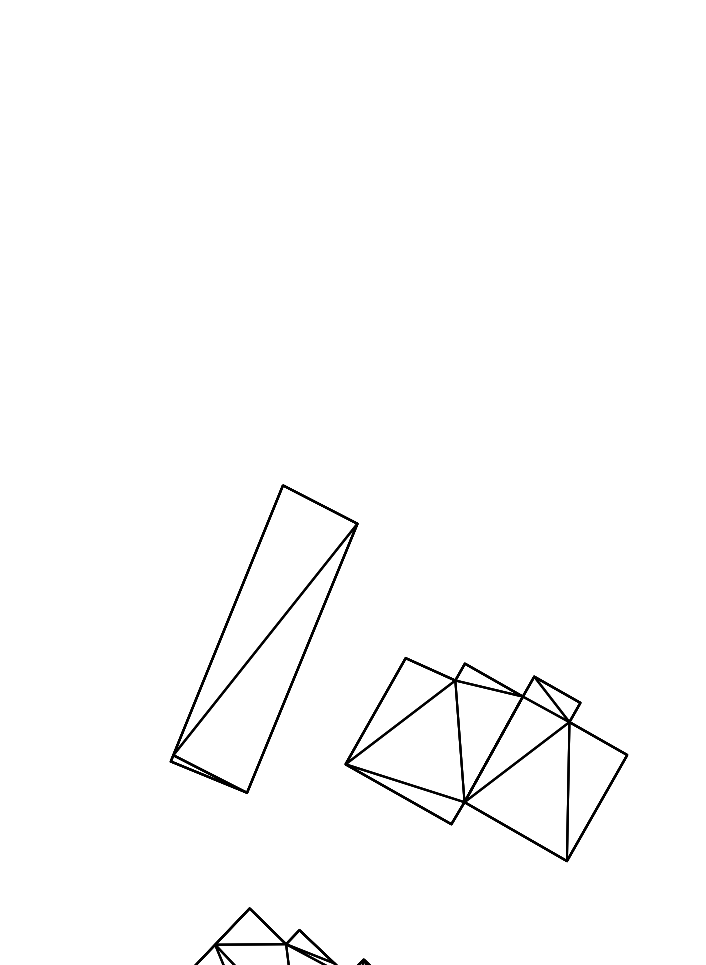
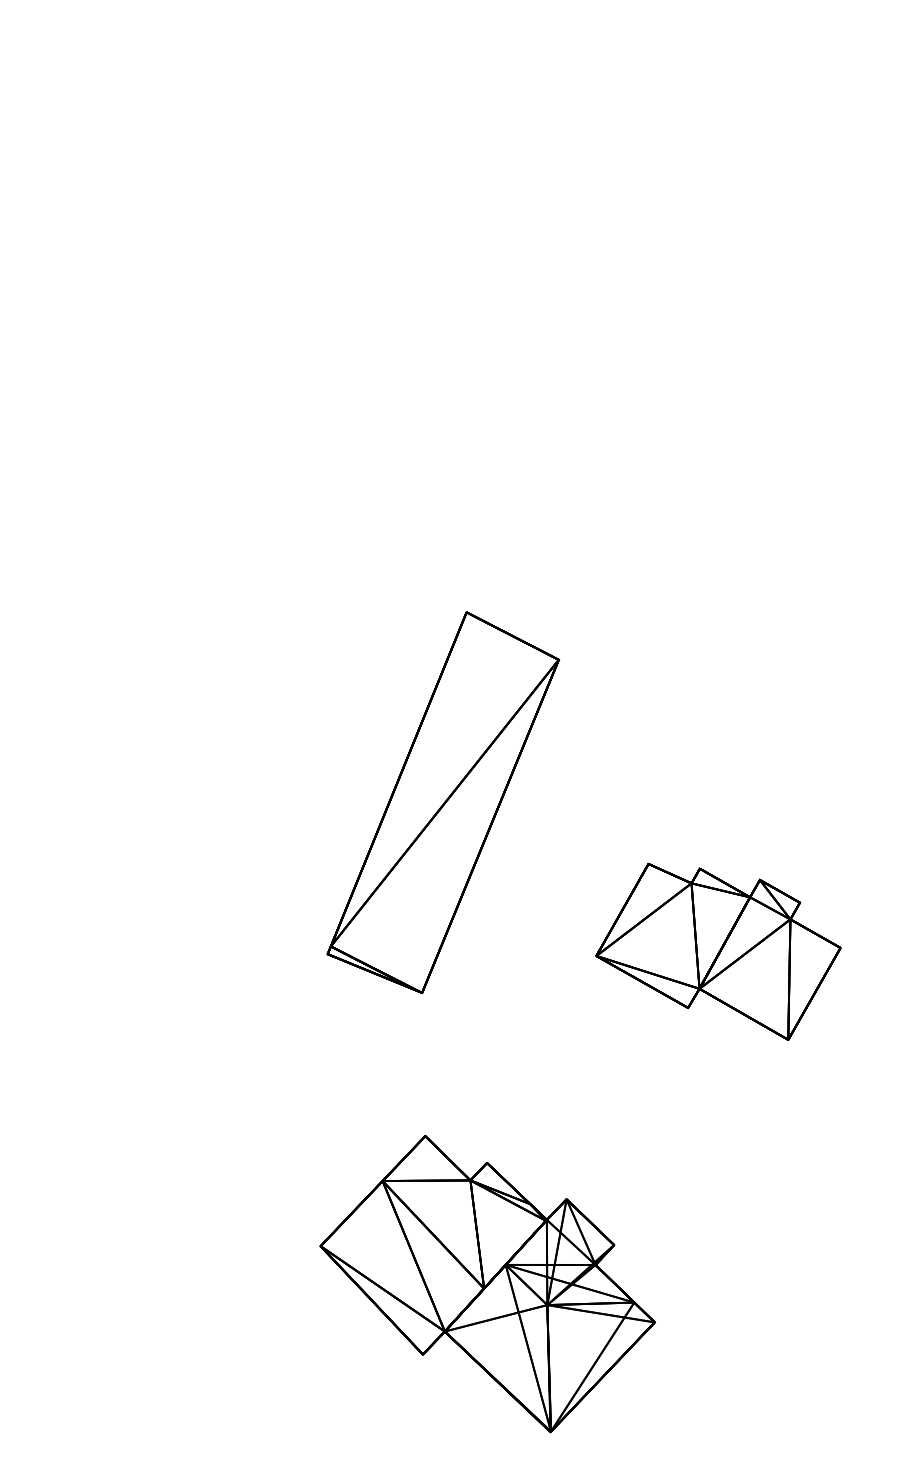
part: (486, 759) -> (718, 951), size x0.7

